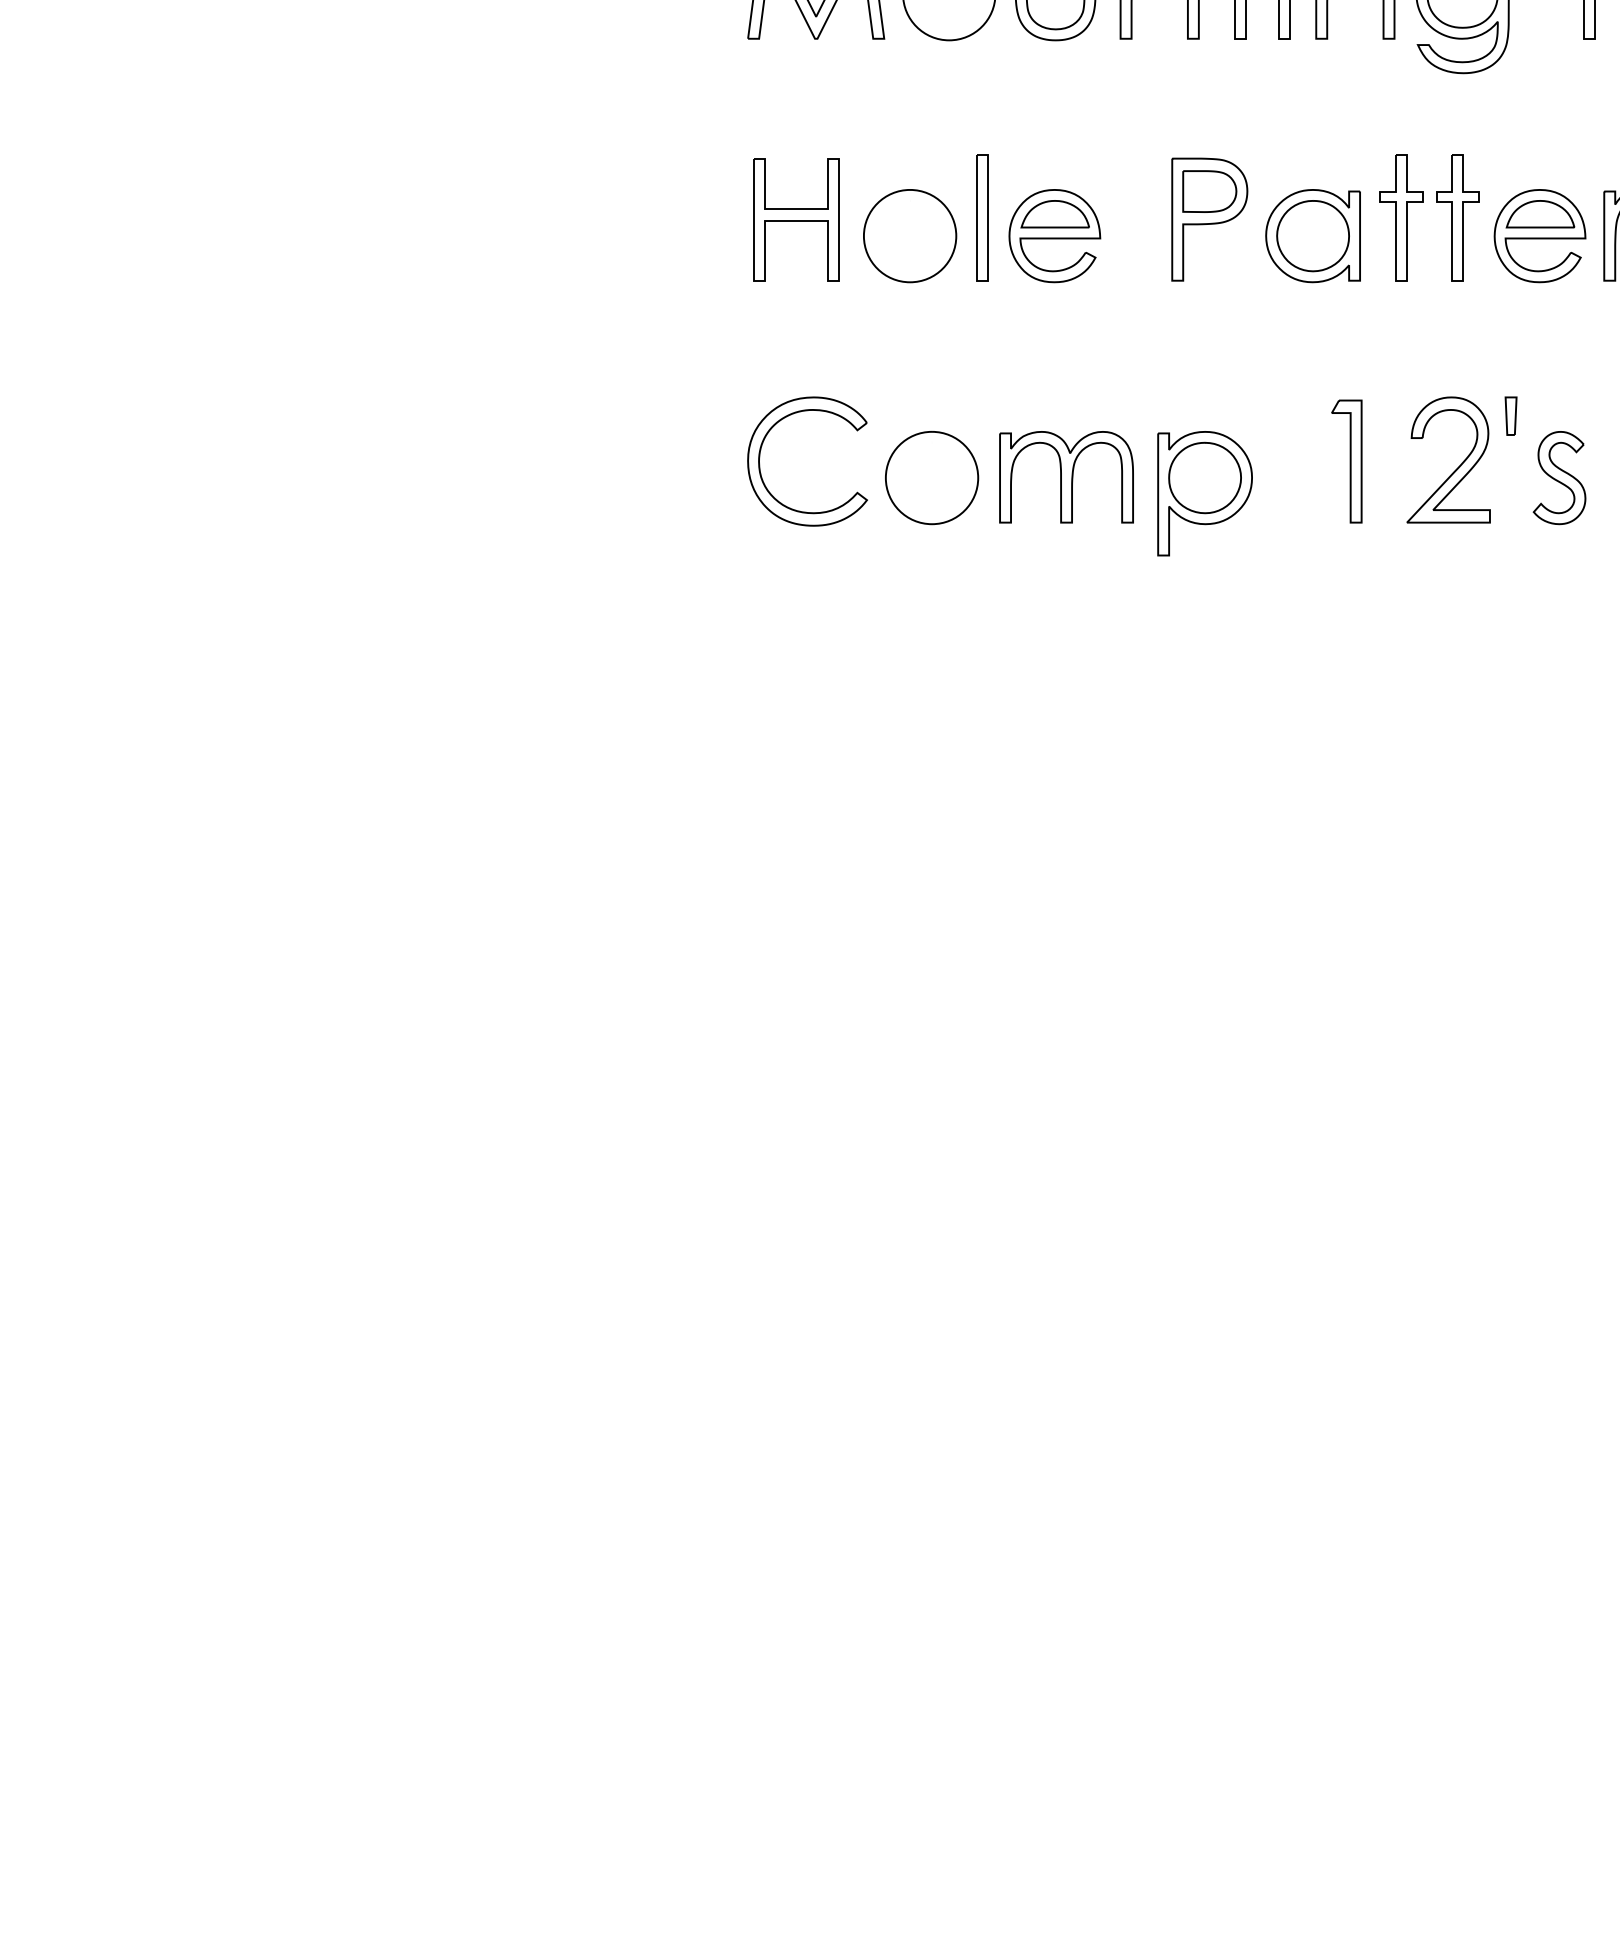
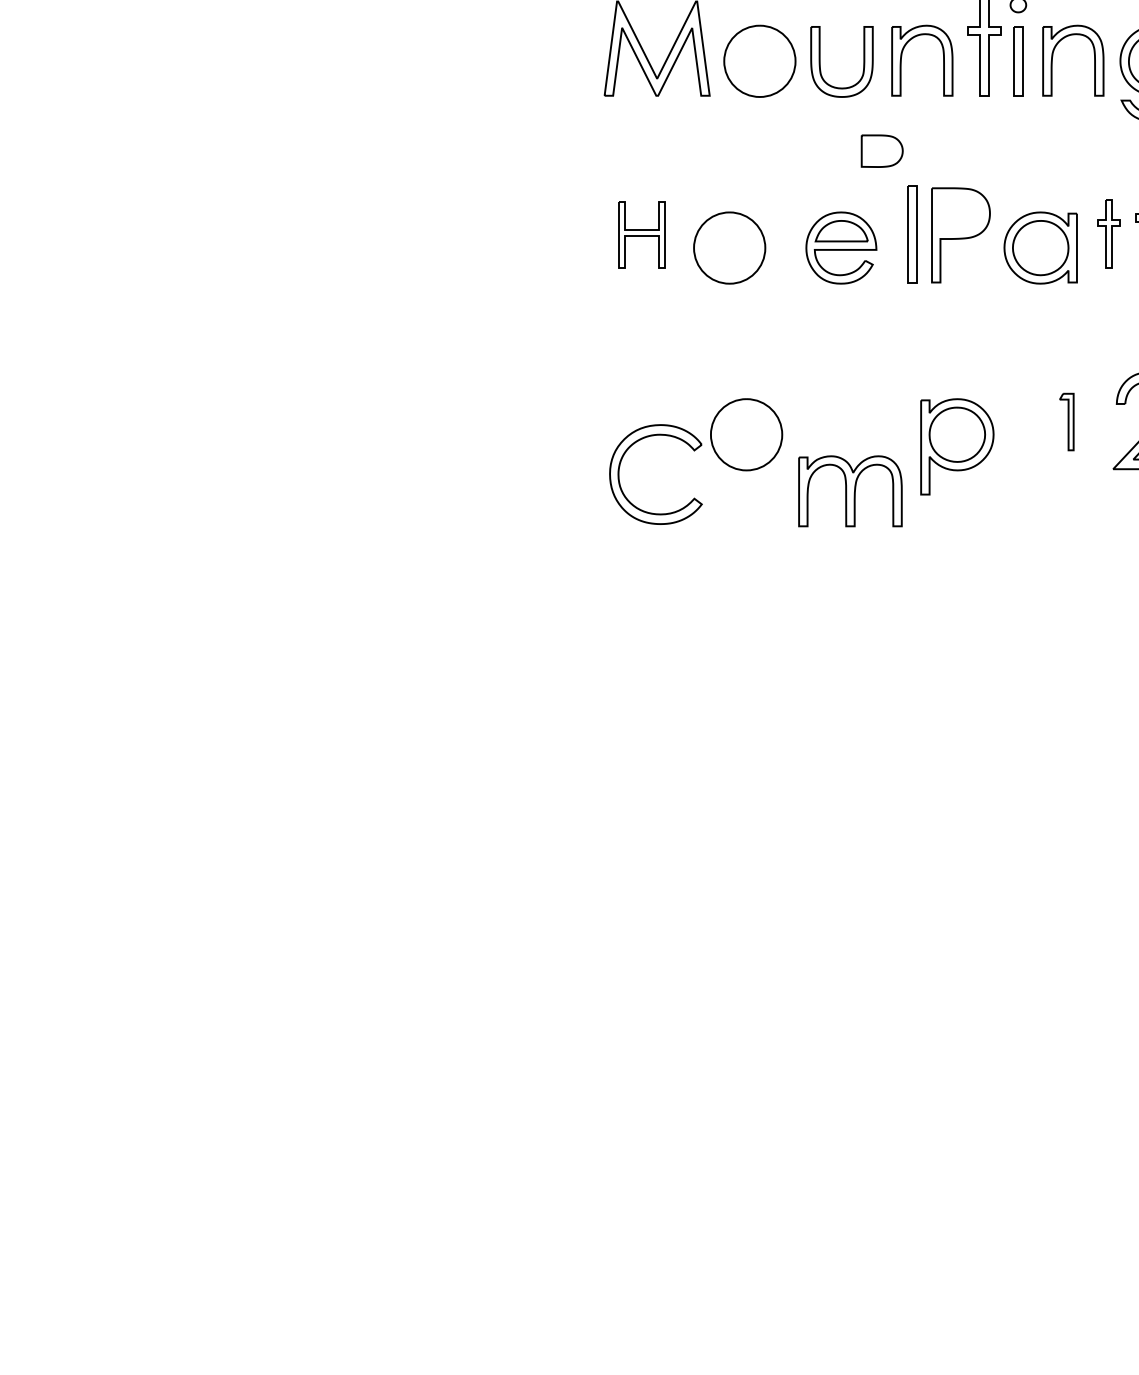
part: (1209, 191) -> (882, 151), moved
part: (982, 217) -> (912, 233), moved
part: (1401, 217) -> (1108, 233), size x0.7
part: (796, 219) -> (642, 235), size x0.7
part: (1346, 461) -> (1066, 422), size x0.6
curve: (760, 464) -> (619, 476), moved
curve: (1061, 477) -> (846, 491), moved

